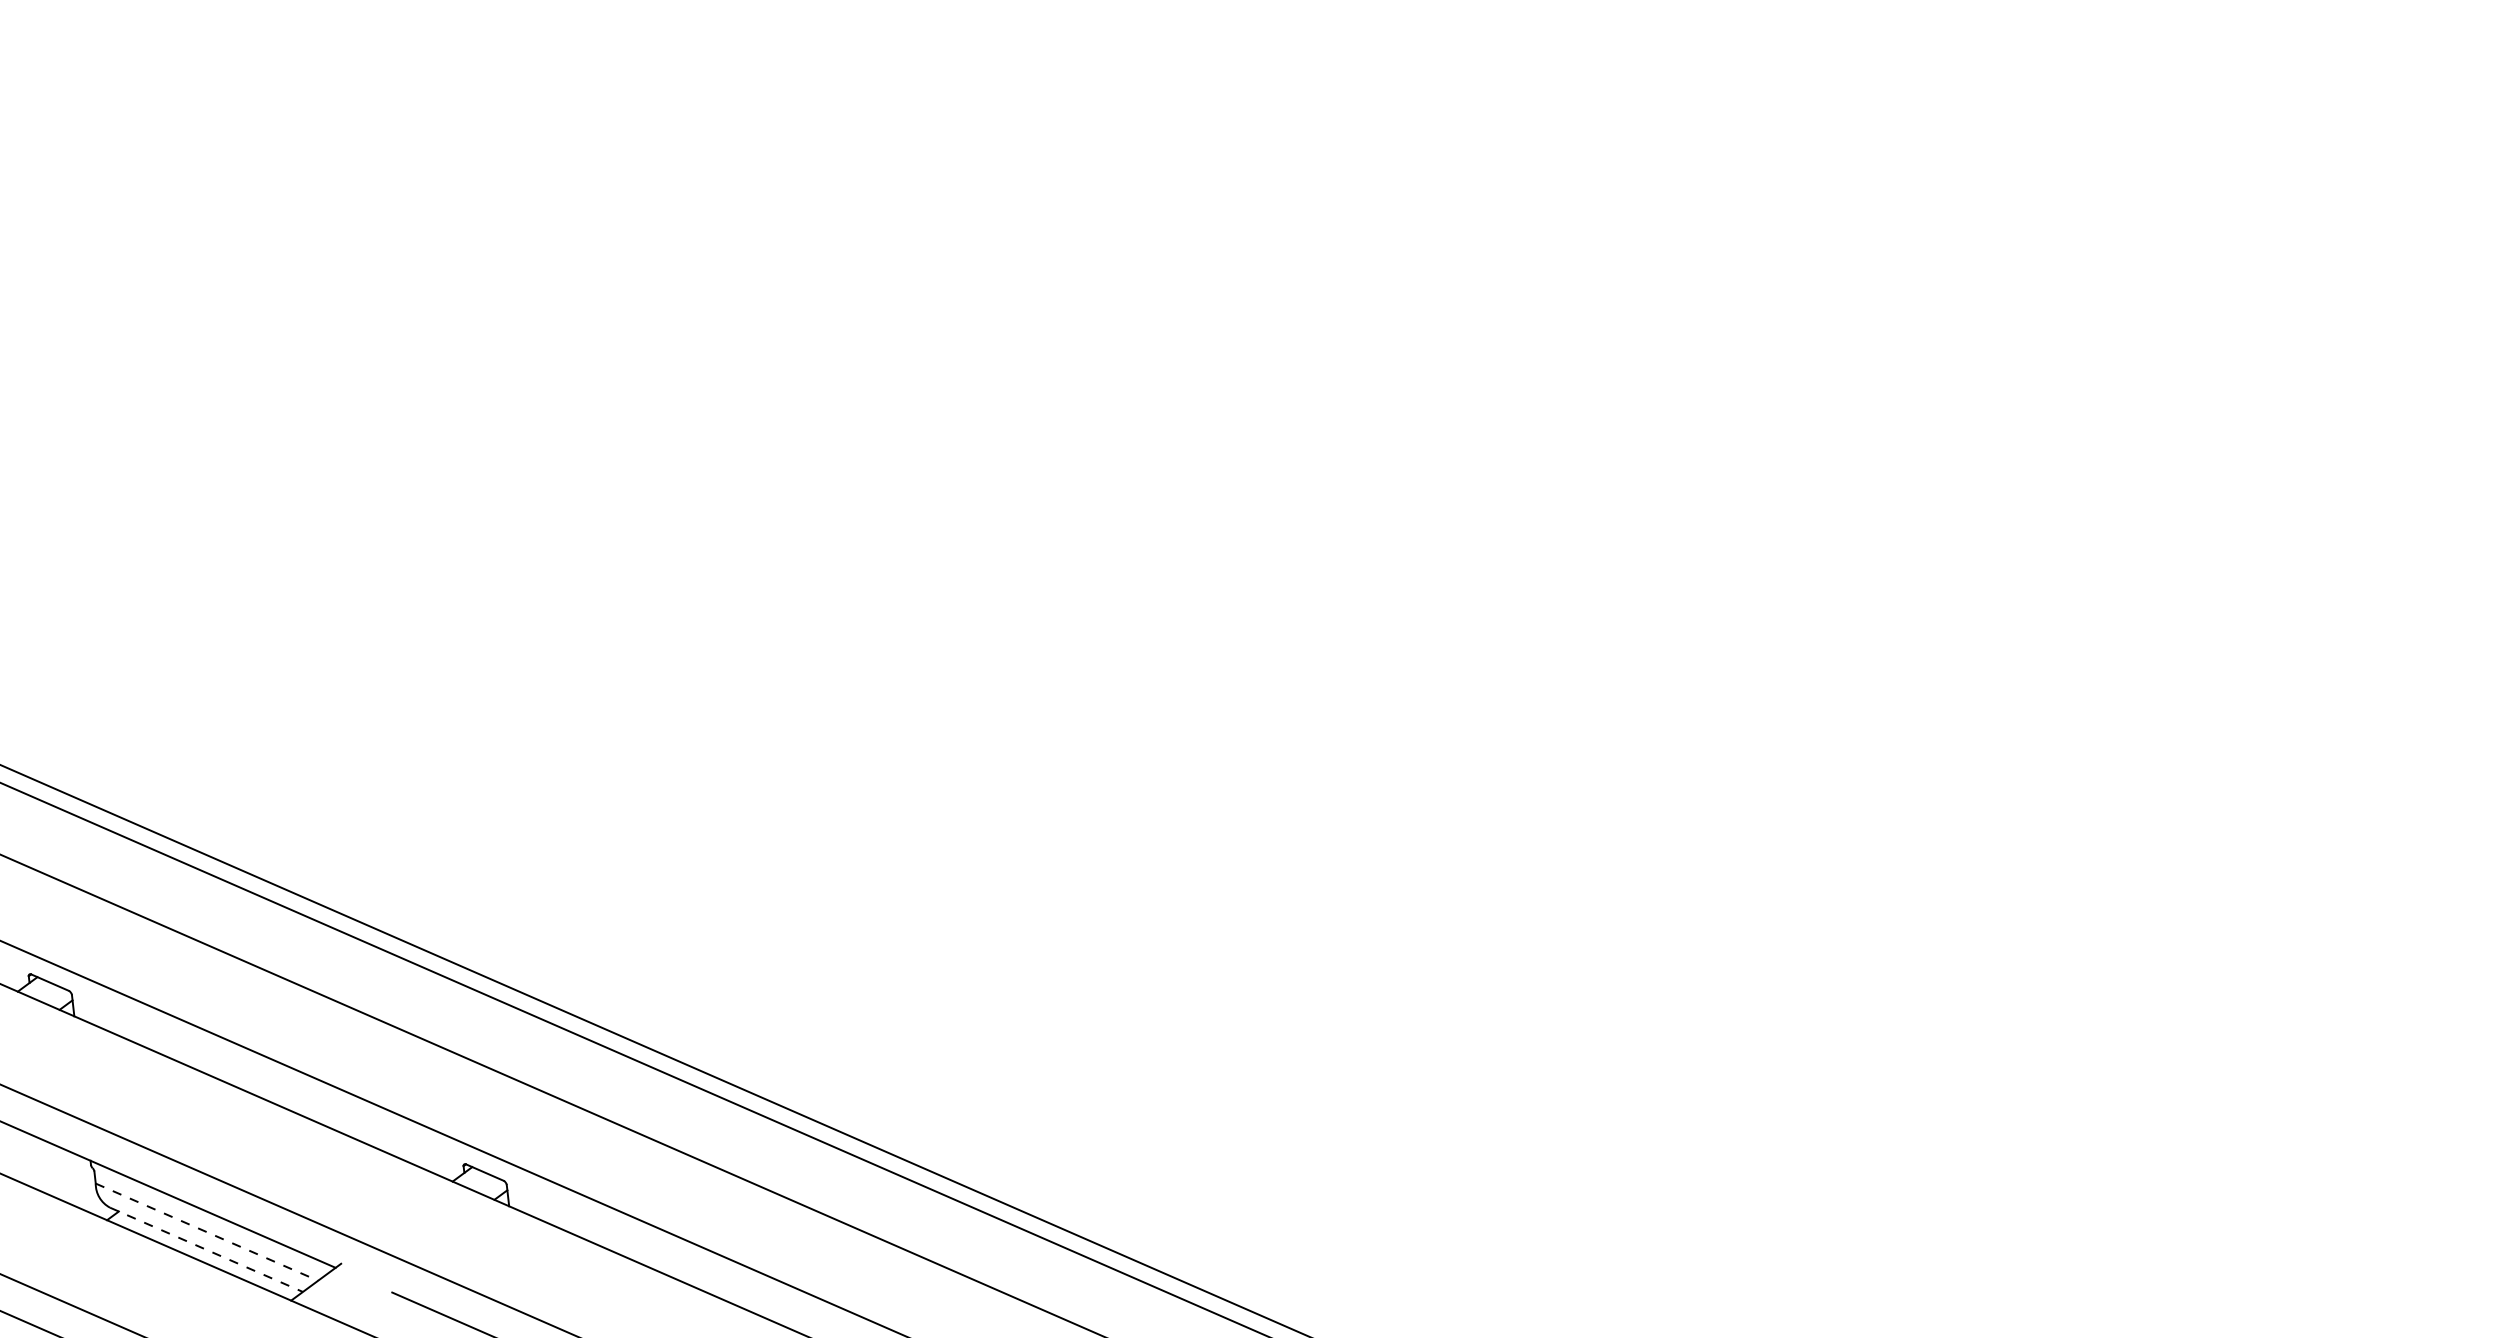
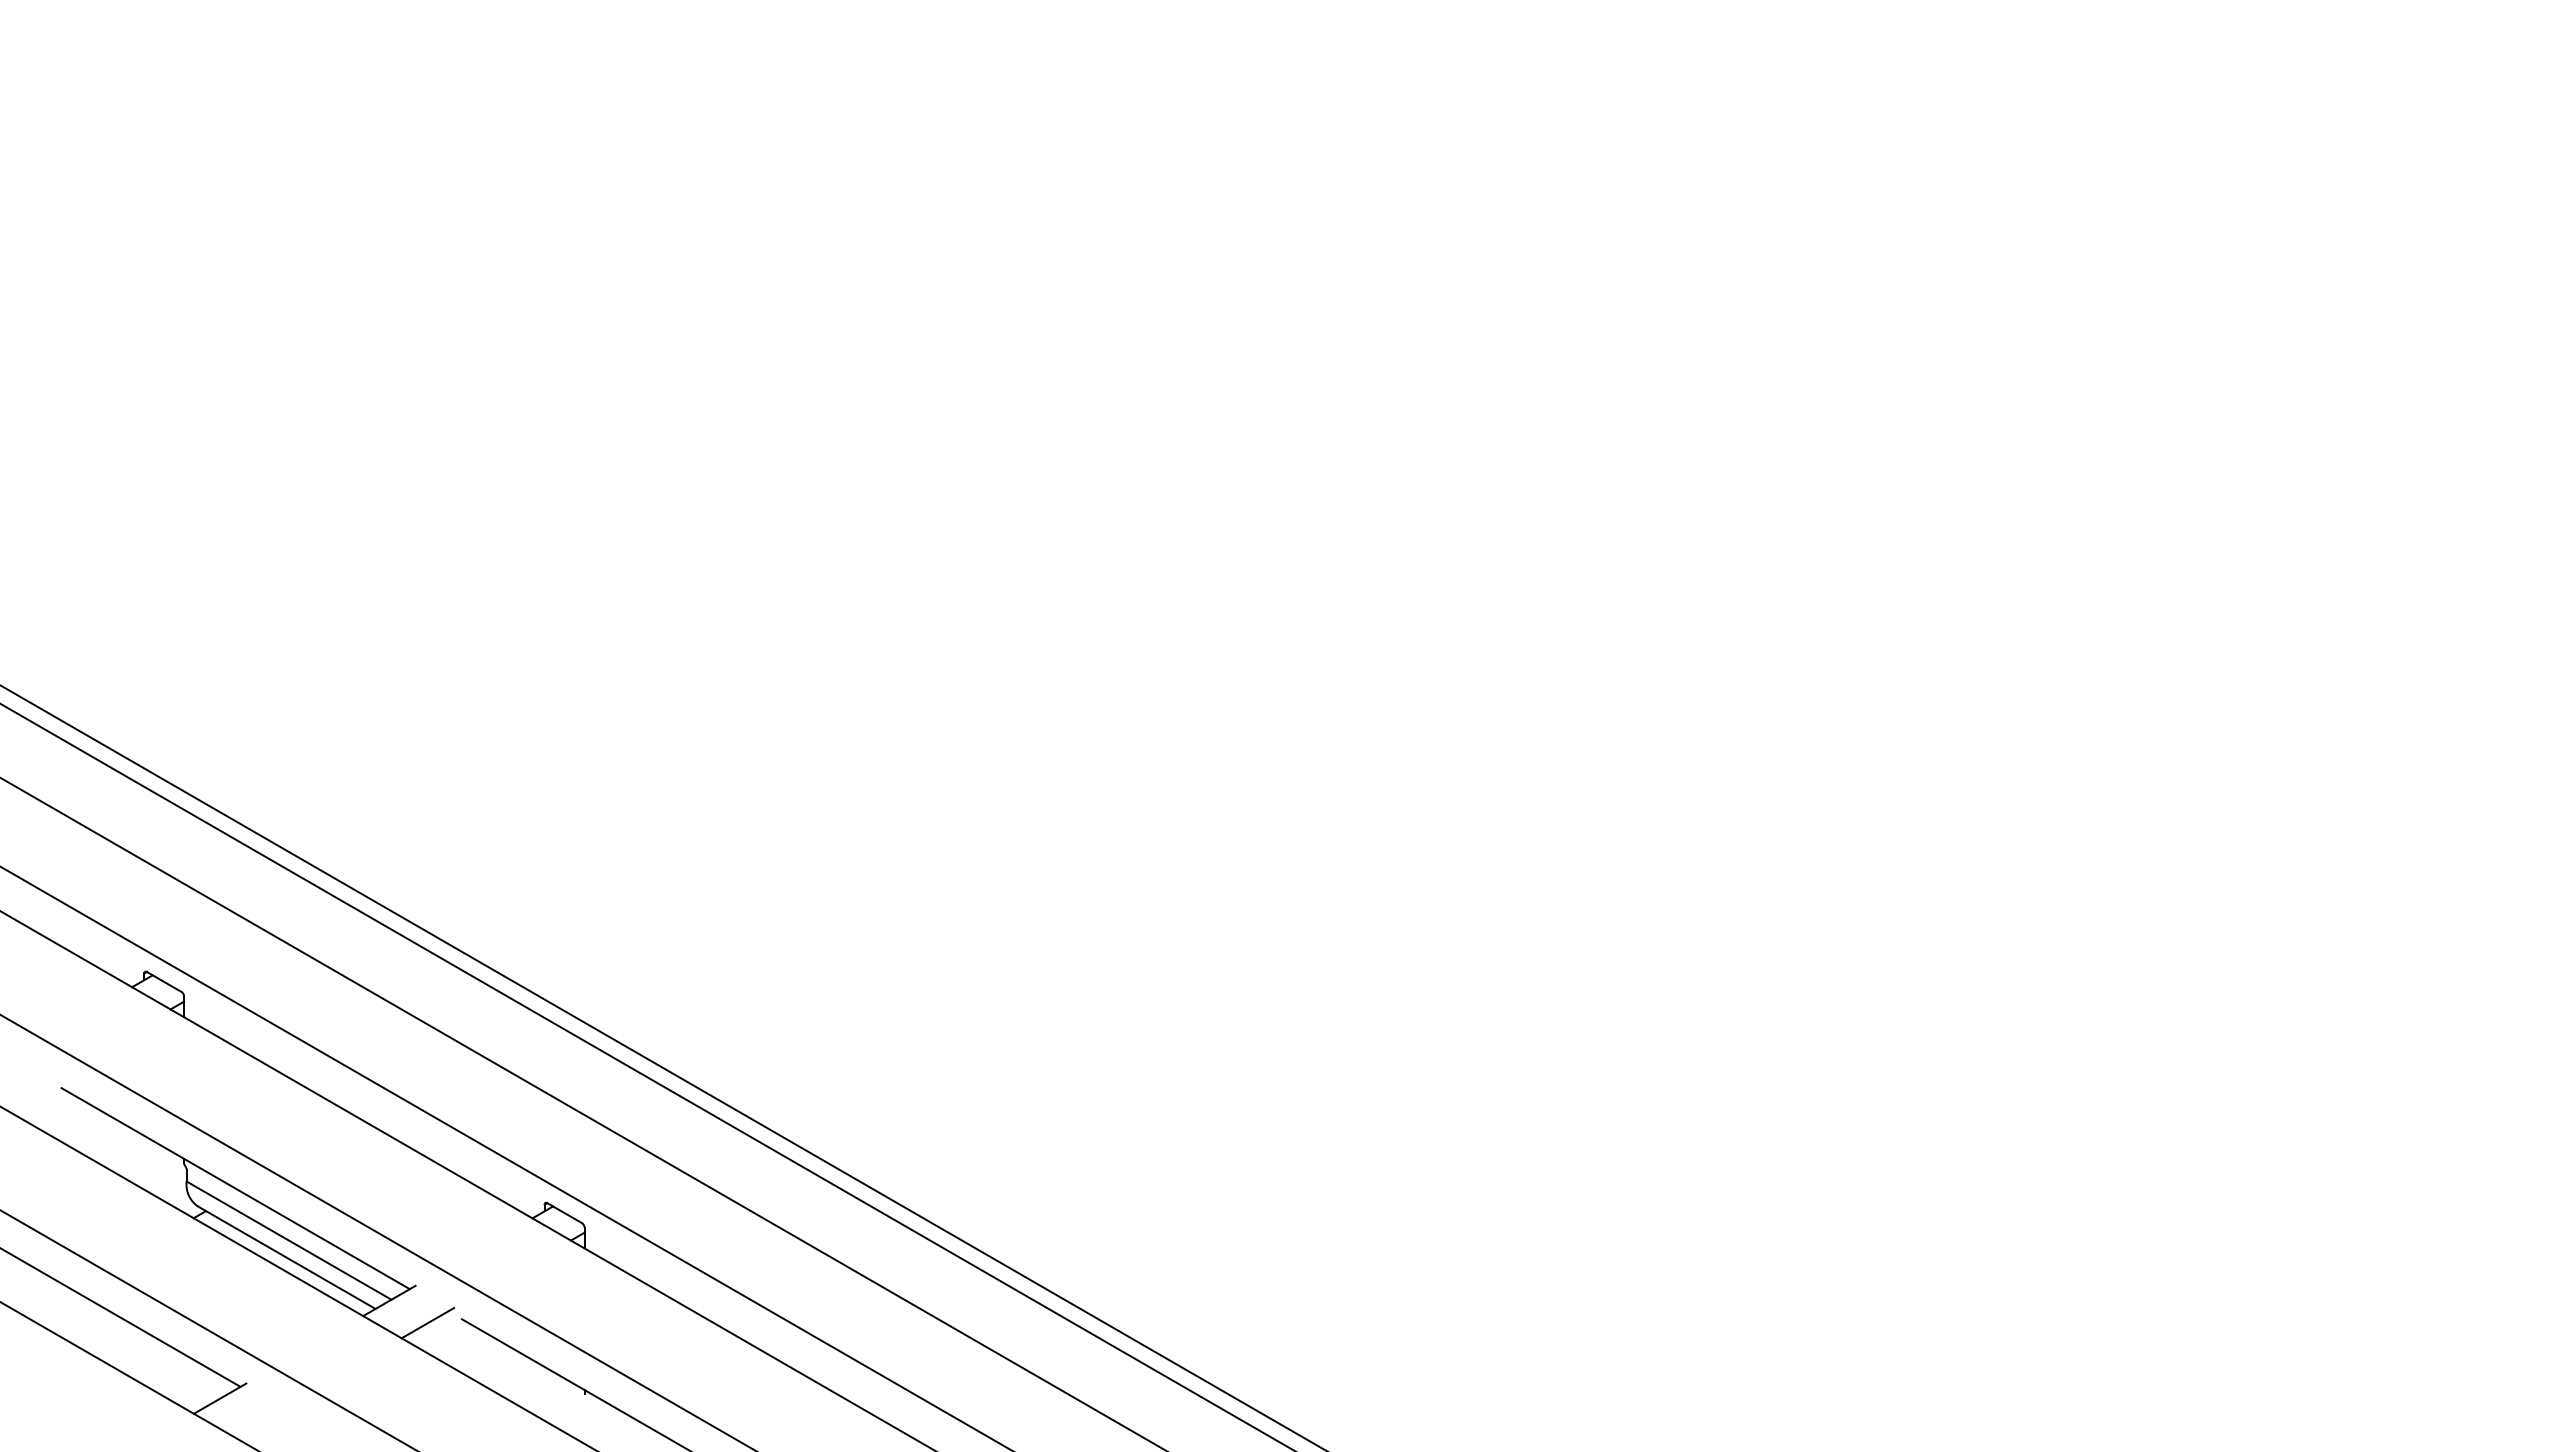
line: (207, 1231) -> (289, 1240), dashed -> solid
line: (206, 1249) -> (286, 1257), dashed -> solid
line: (357, 1300) -> (427, 1323), added

